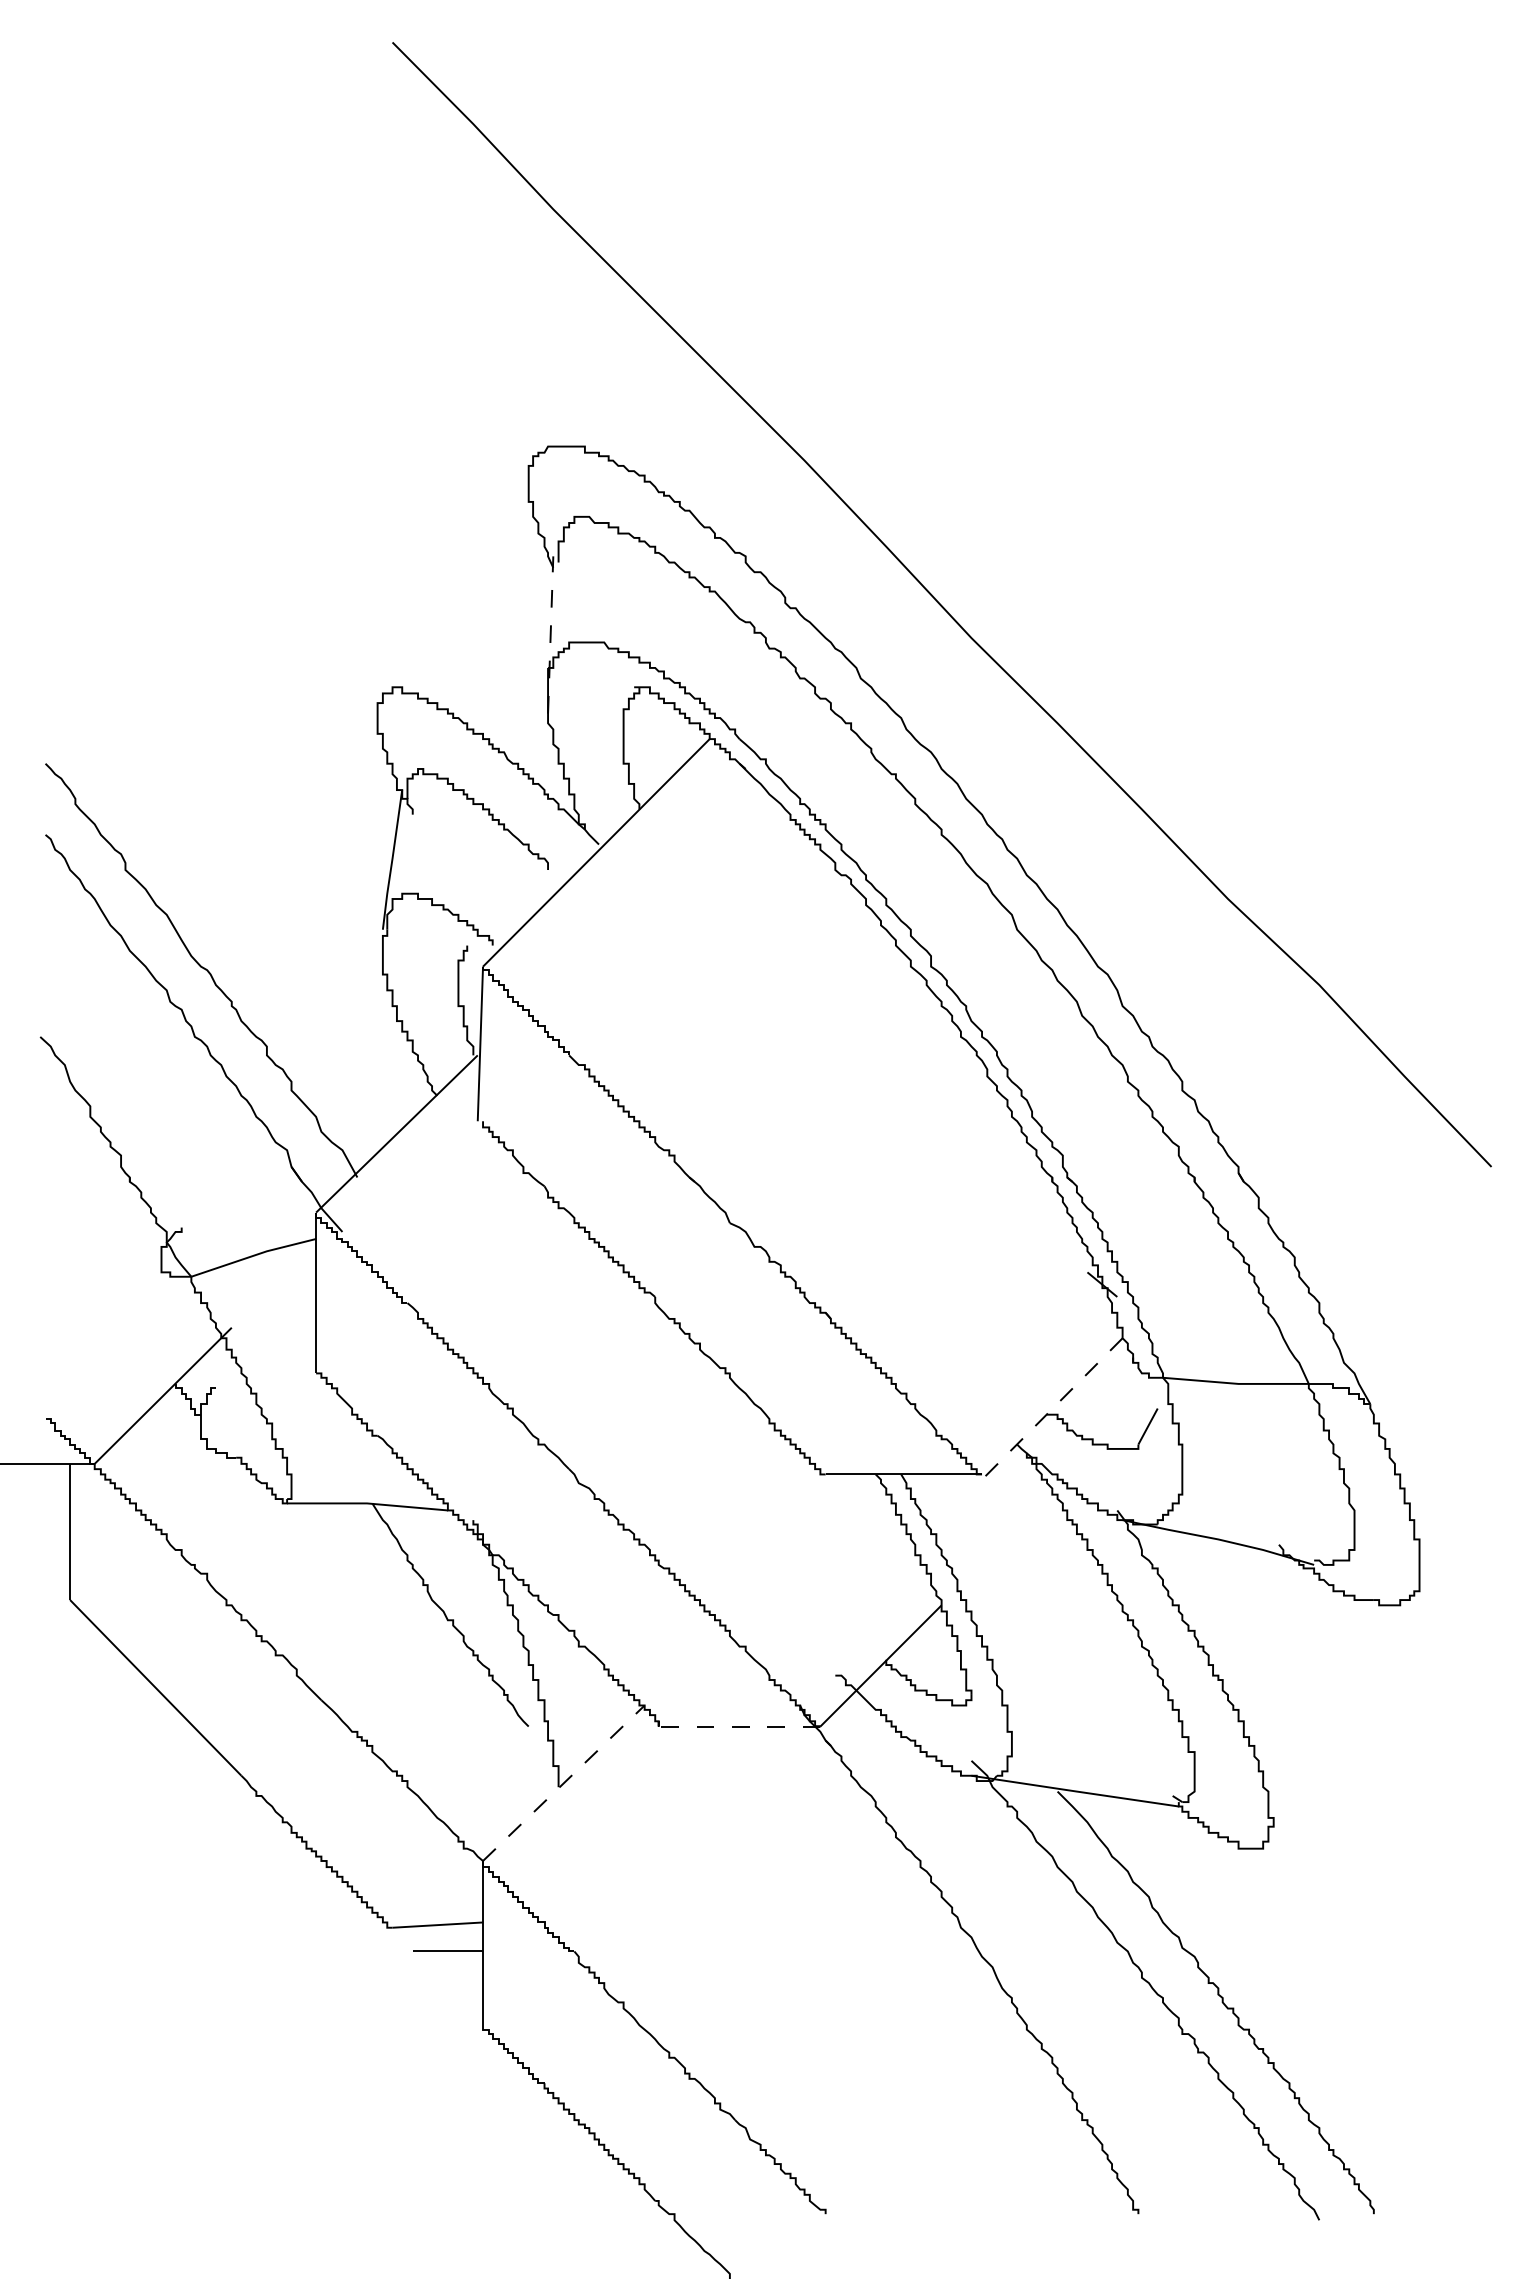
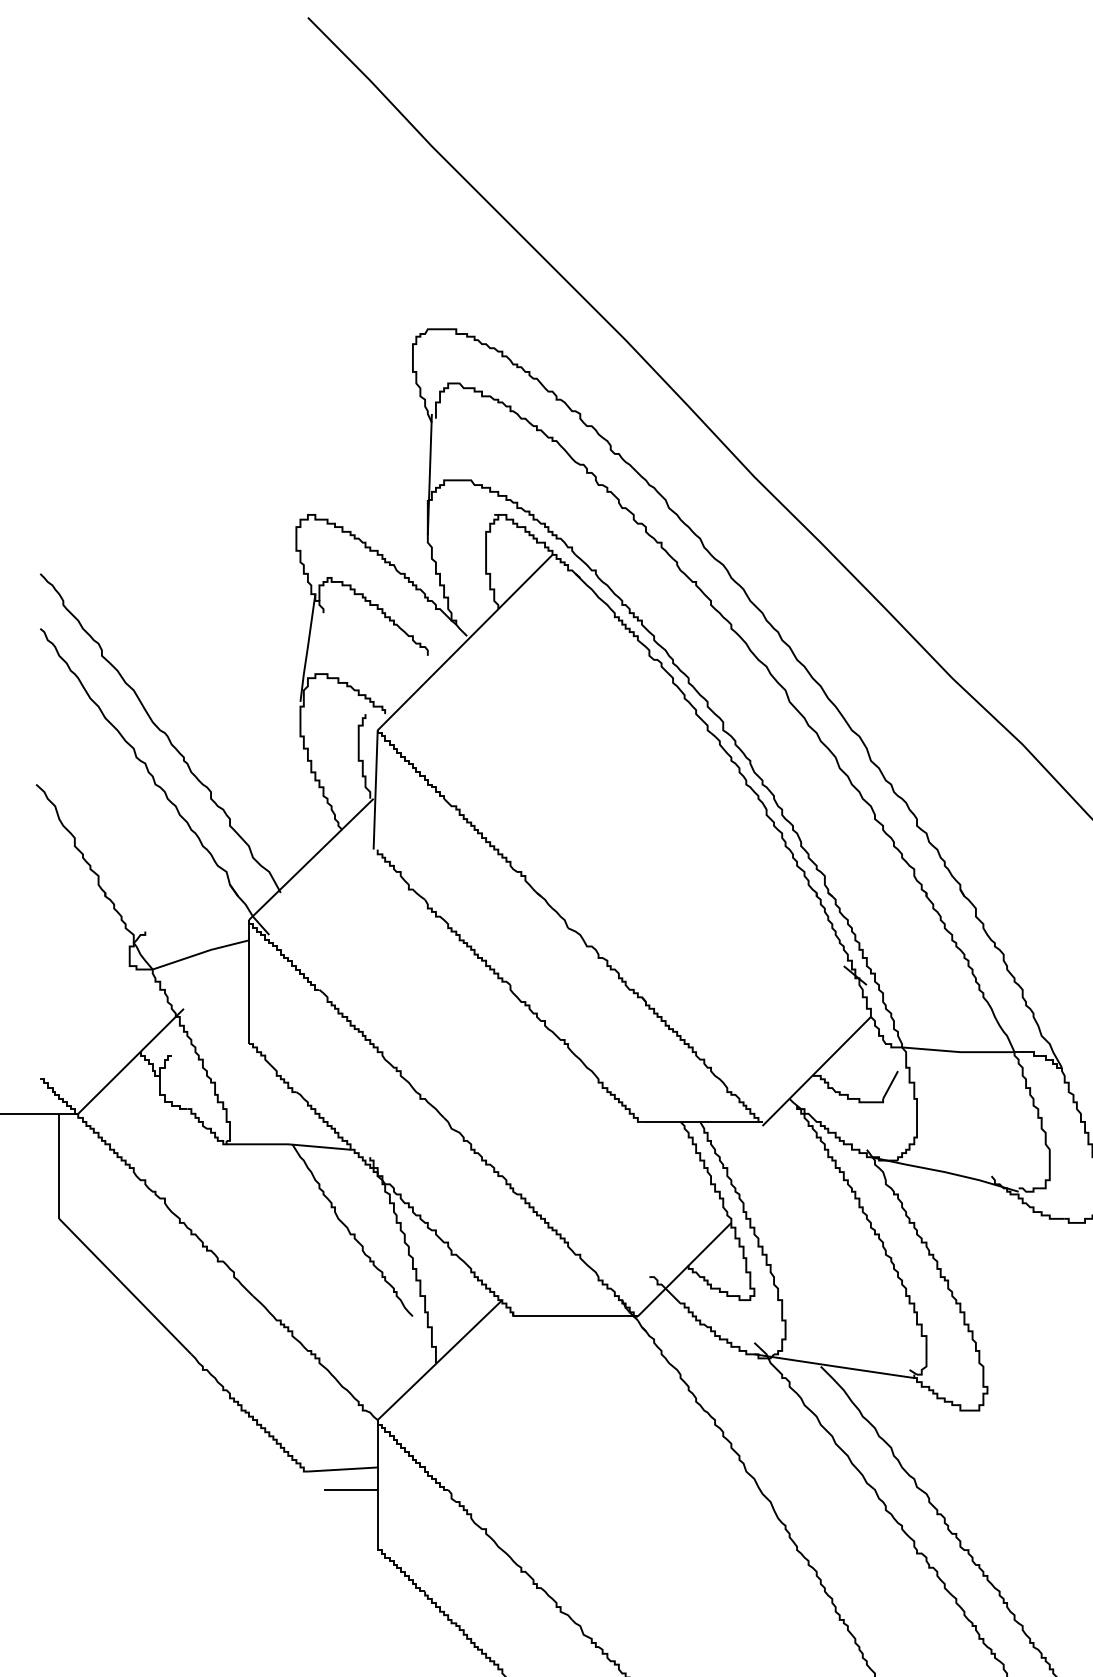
line: (550, 635) -> (429, 474), dashed -> solid
line: (1052, 1408) -> (816, 1071), dashed -> solid
line: (739, 1726) -> (575, 1316), dashed -> solid
line: (564, 1782) -> (440, 1359), dashed -> solid

